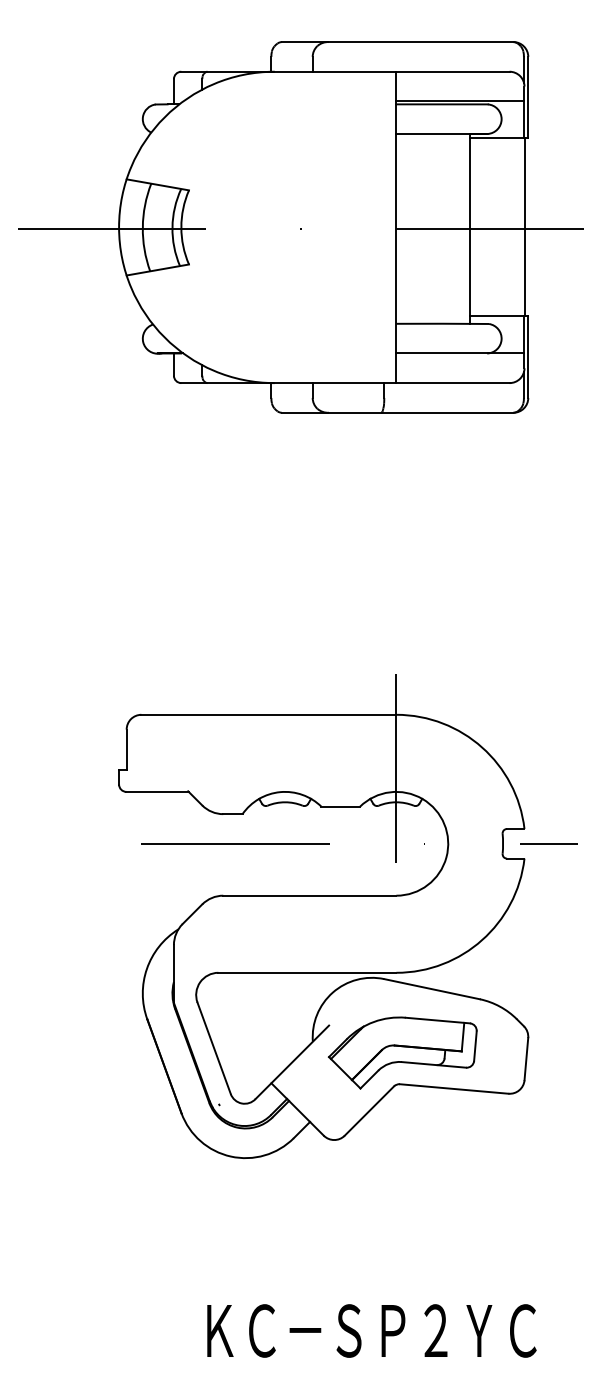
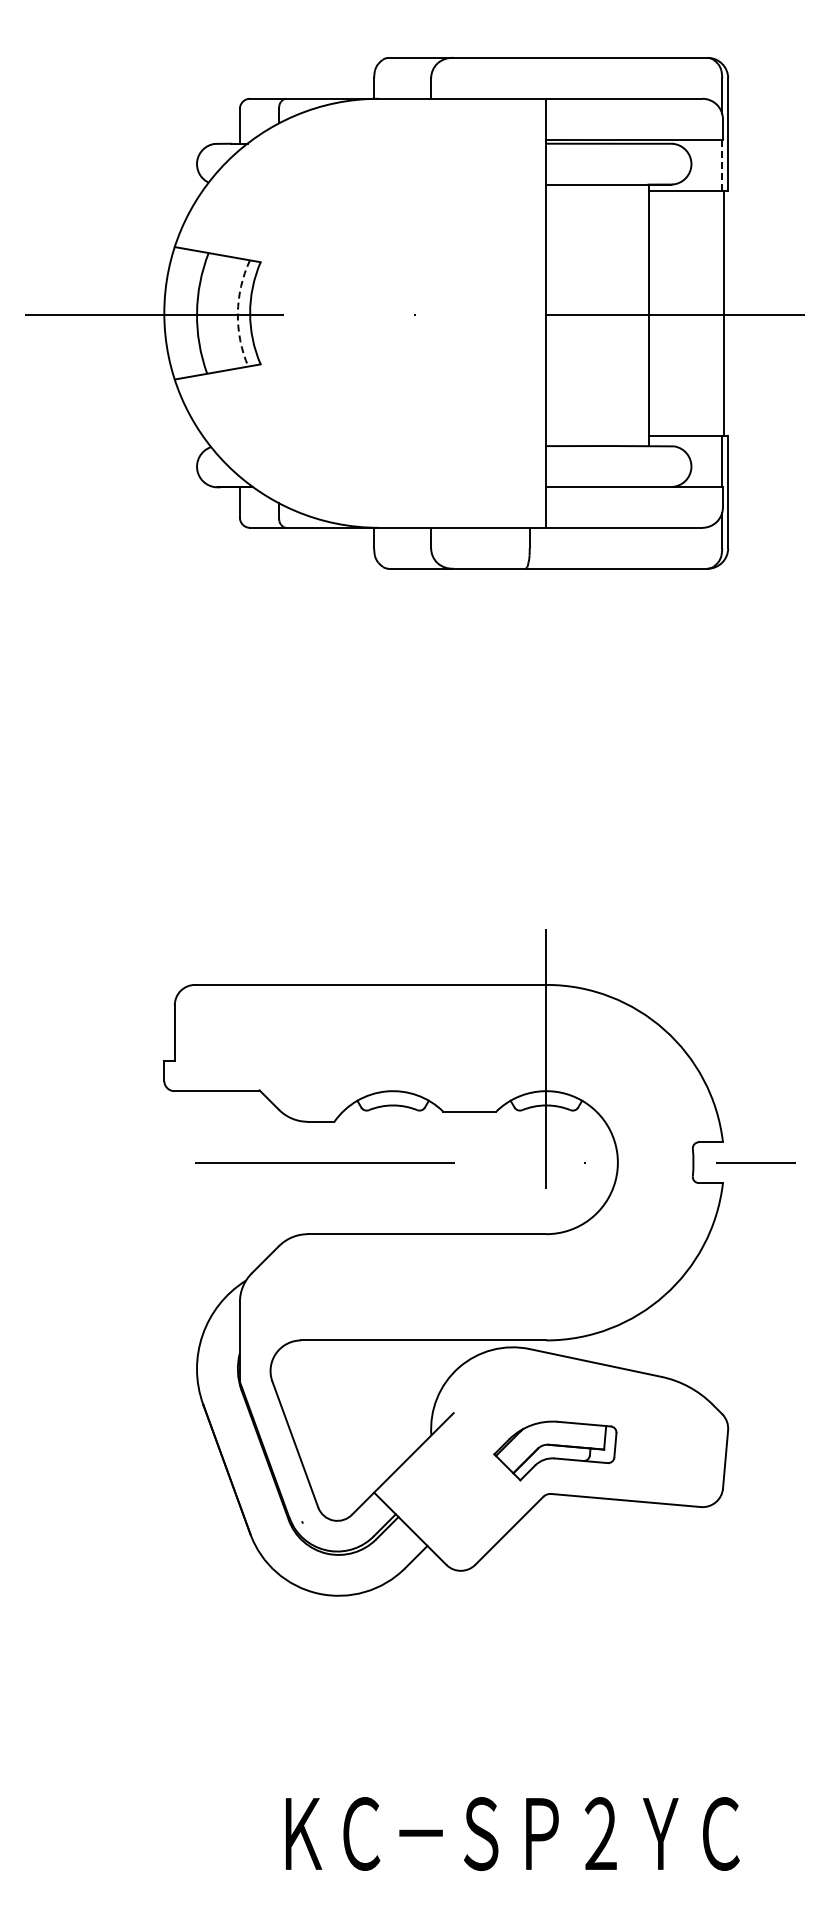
line: (524, 120) -> (722, 165), solid -> dashed
arc: (172, 227) -> (237, 313), solid -> dashed
part: (402, 1052) -> (555, 1450), size x0.6

